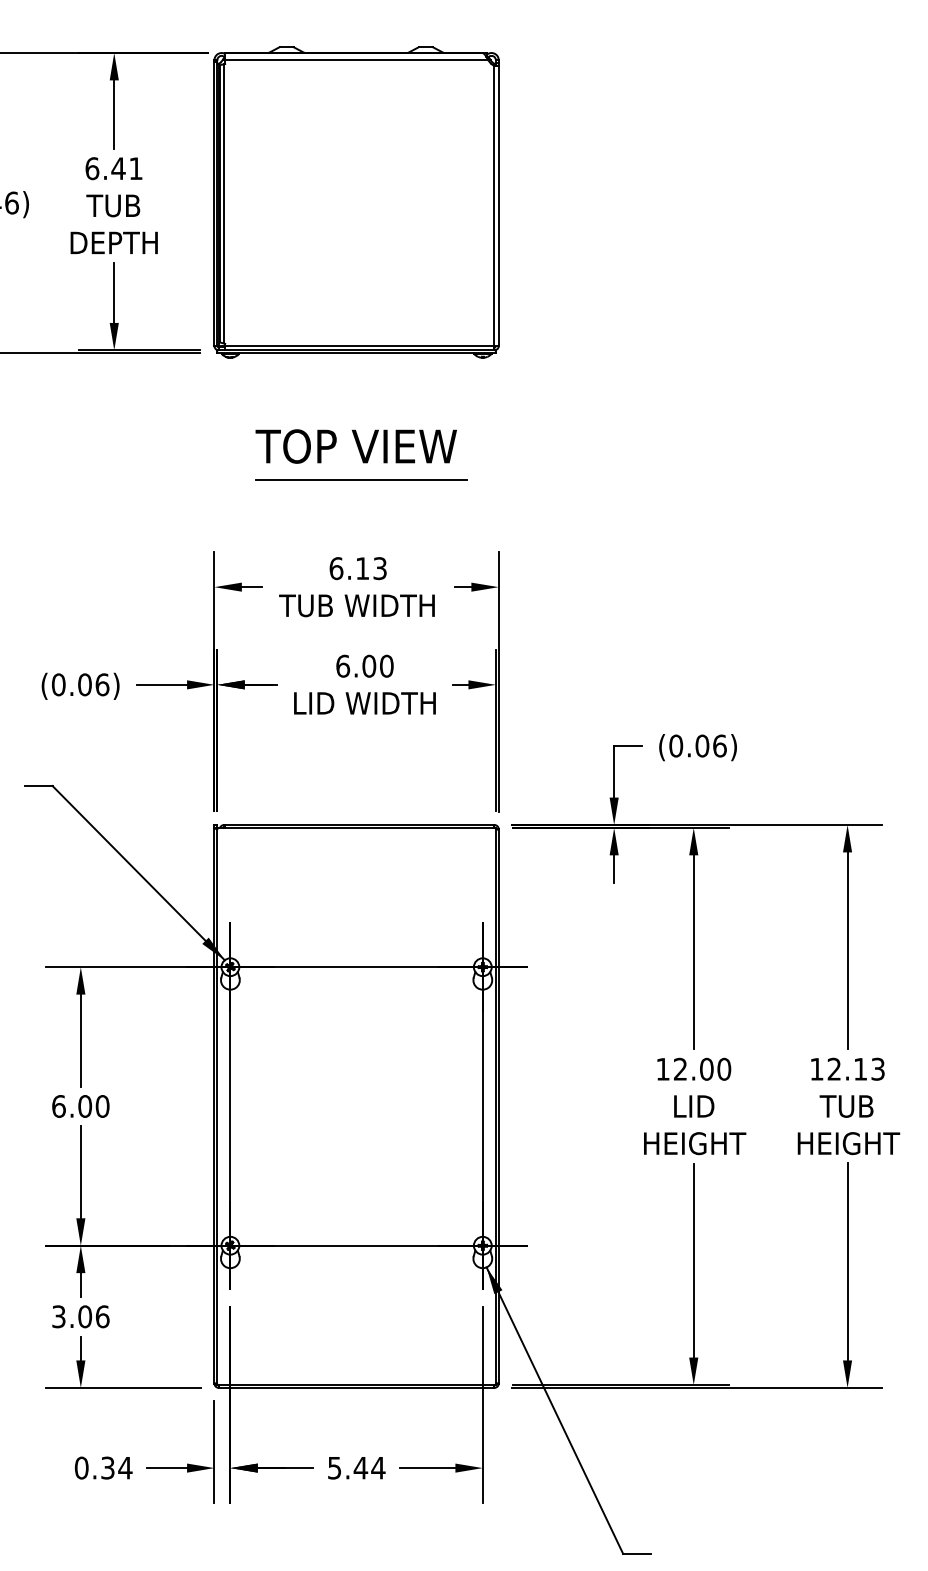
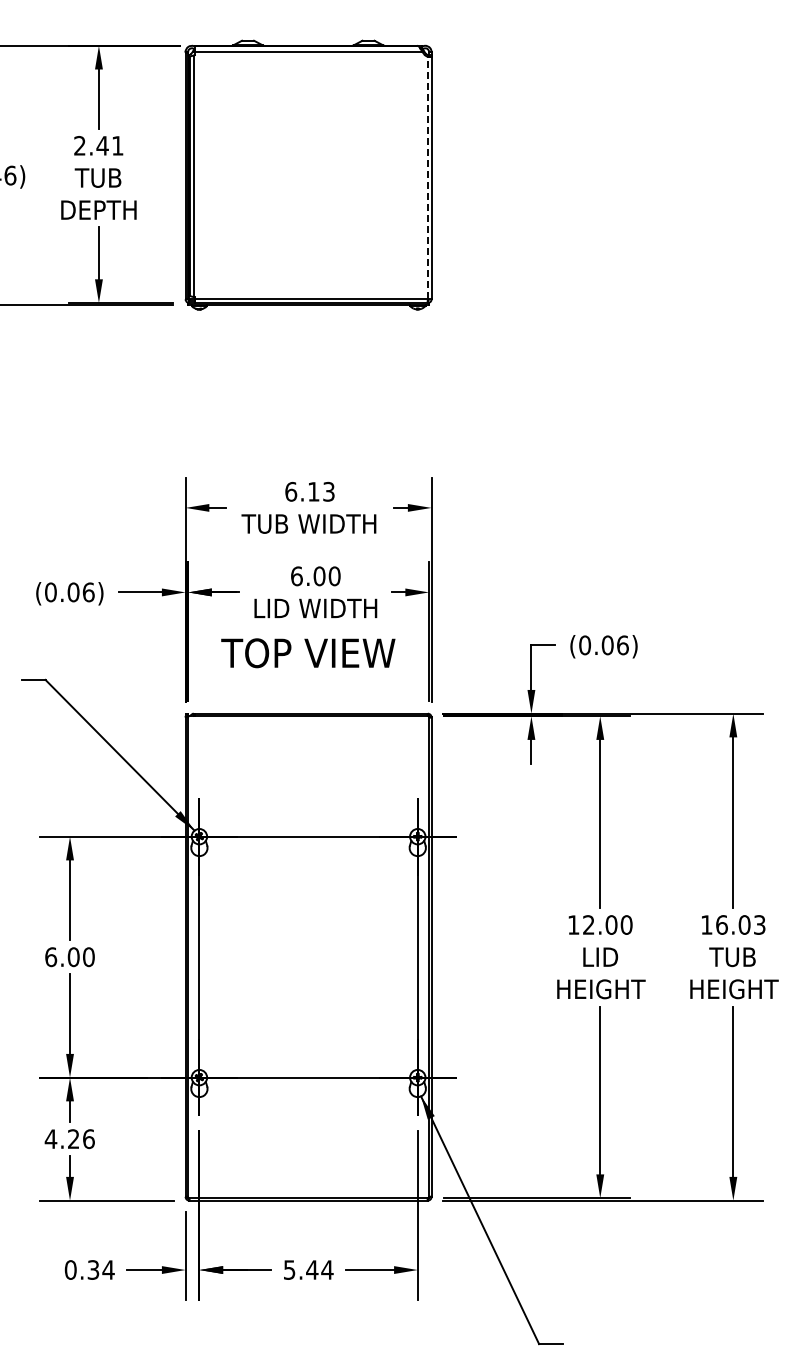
text: (91, 168) -> (79, 145), 6.41 -> 2.41
line: (494, 205) -> (427, 177), solid -> dashed
text: (356, 446) -> (308, 653), moved
line: (361, 479) -> (312, 414), removed
text: (847, 1068) -> (733, 924), 12.13 -> 16.03
text: (70, 1317) -> (61, 1139), 3.06 -> 4.26

